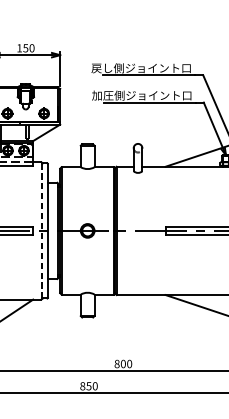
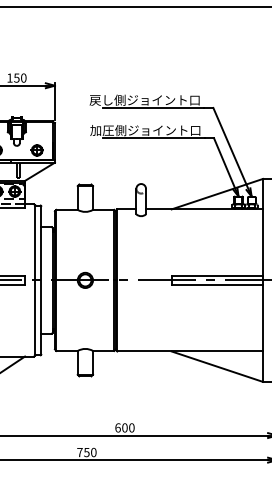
line: (42, 230) -> (35, 279), dashed -> solid
text: (116, 363) -> (117, 427), 800 -> 600
text: (82, 386) -> (79, 452), 850 -> 750

